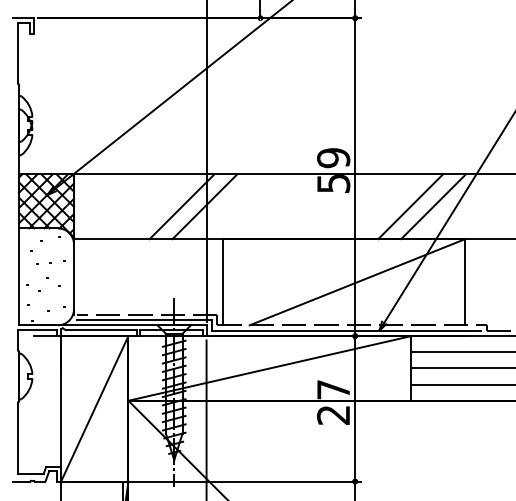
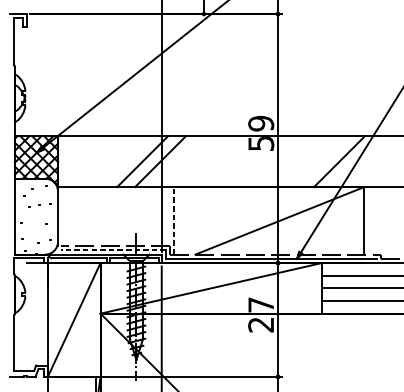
line: (410, 206) -> (321, 161), removed
line: (222, 281) -> (174, 220), solid -> dashed
line: (144, 319) -> (113, 250), solid -> dashed

